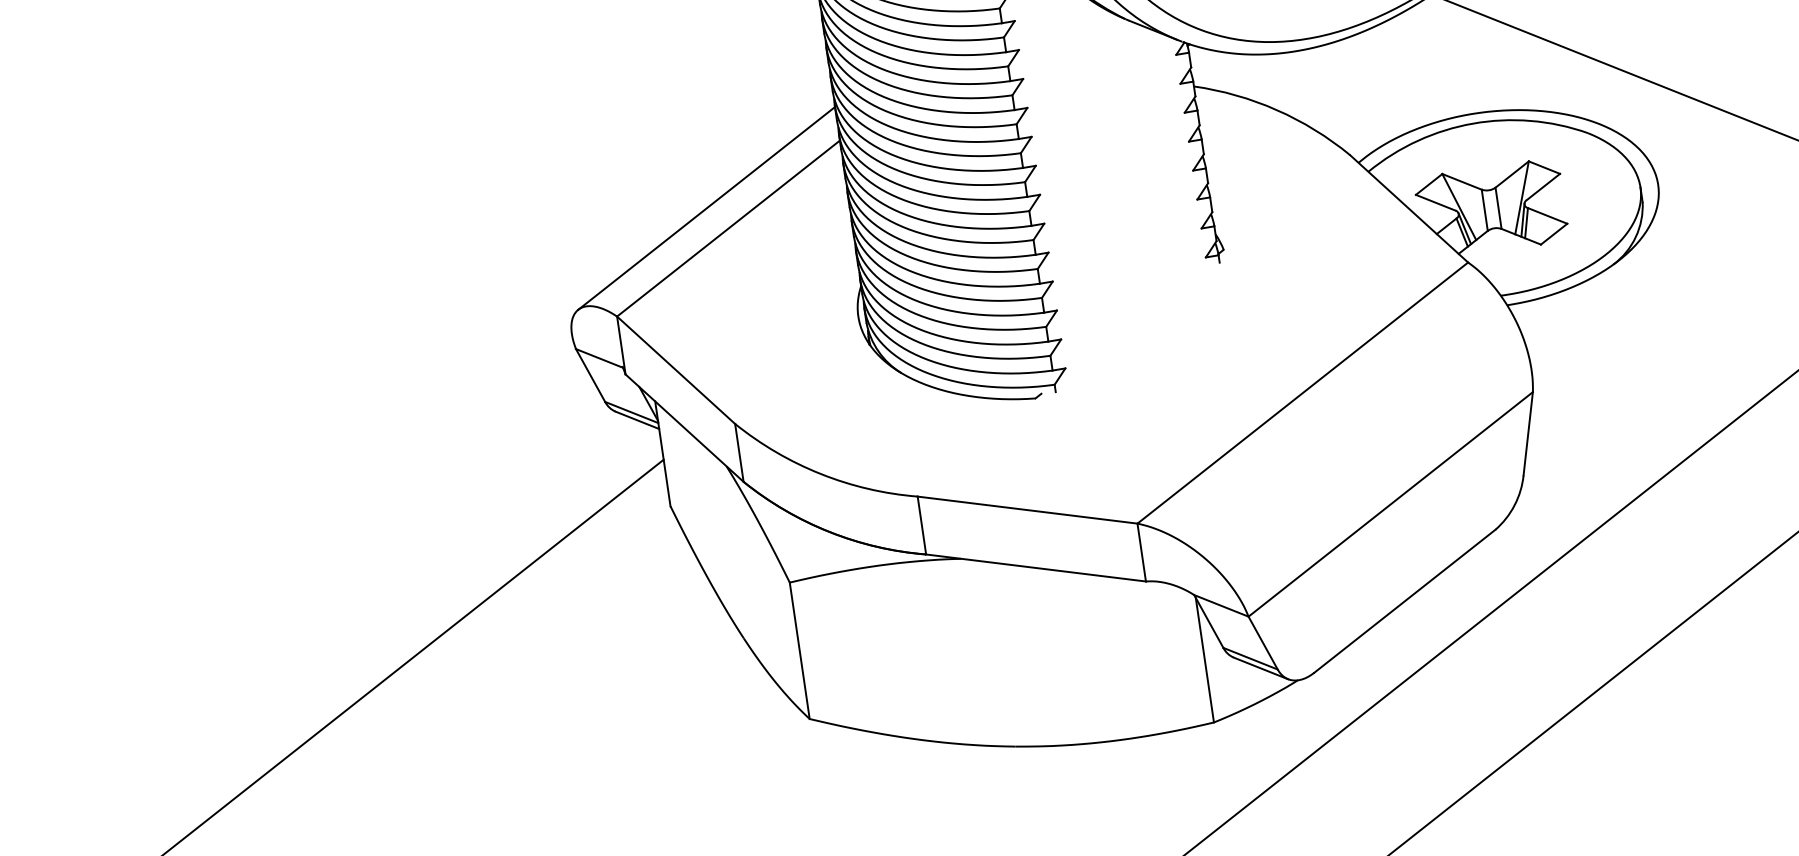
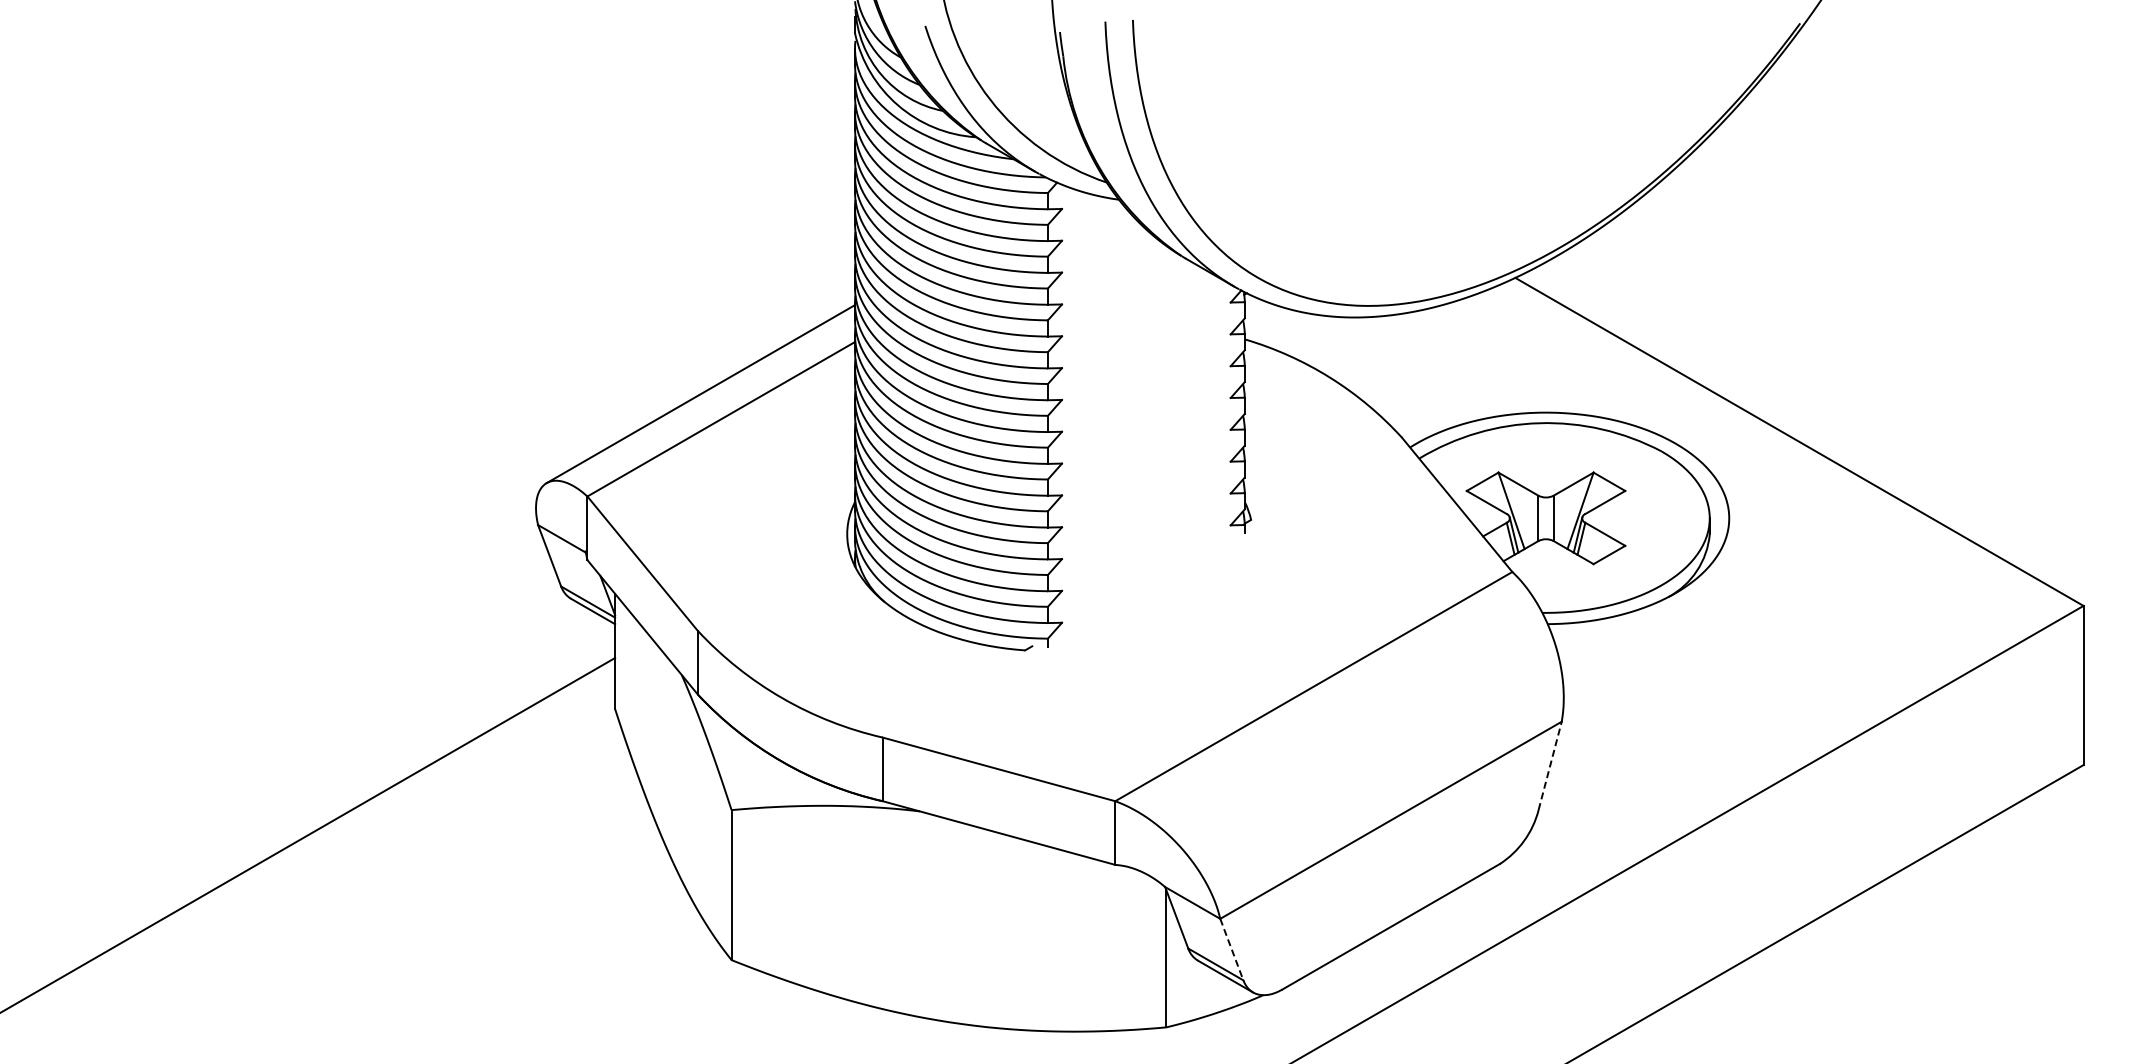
line: (1528, 433) -> (1550, 765), solid -> dashed
line: (1262, 643) -> (1231, 949), solid -> dashed

